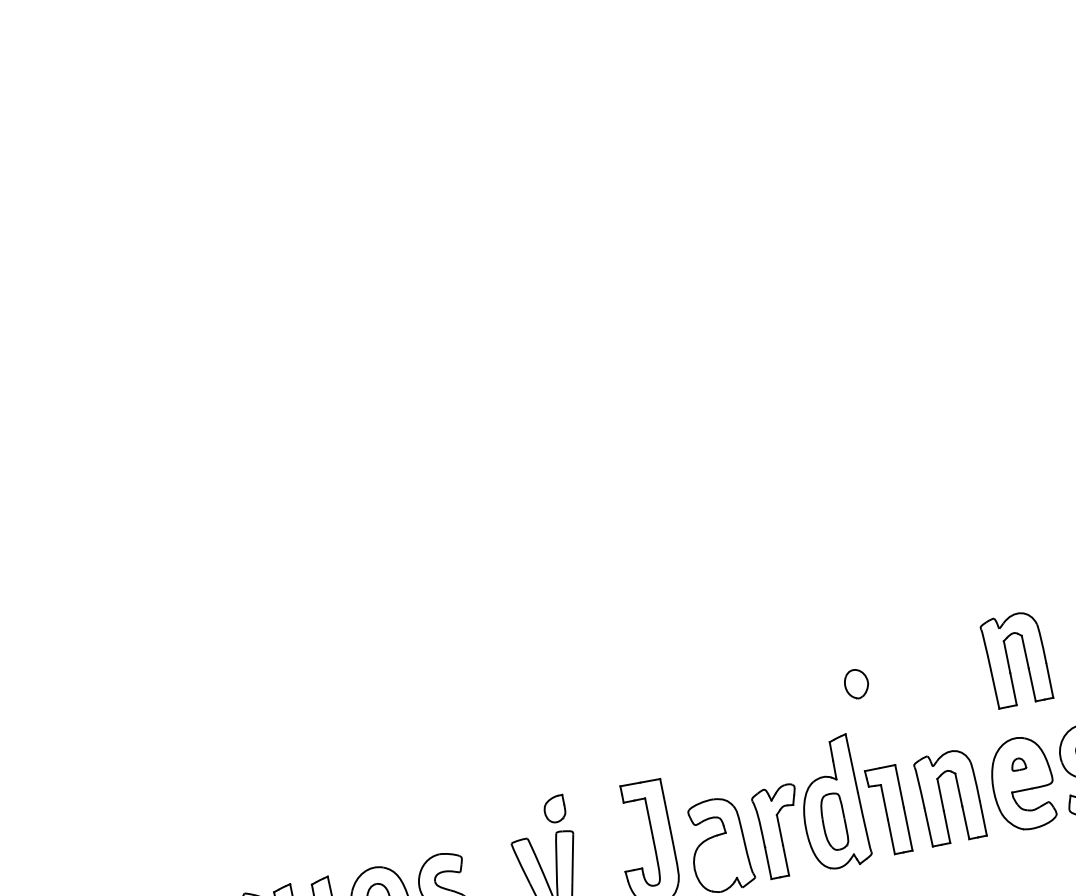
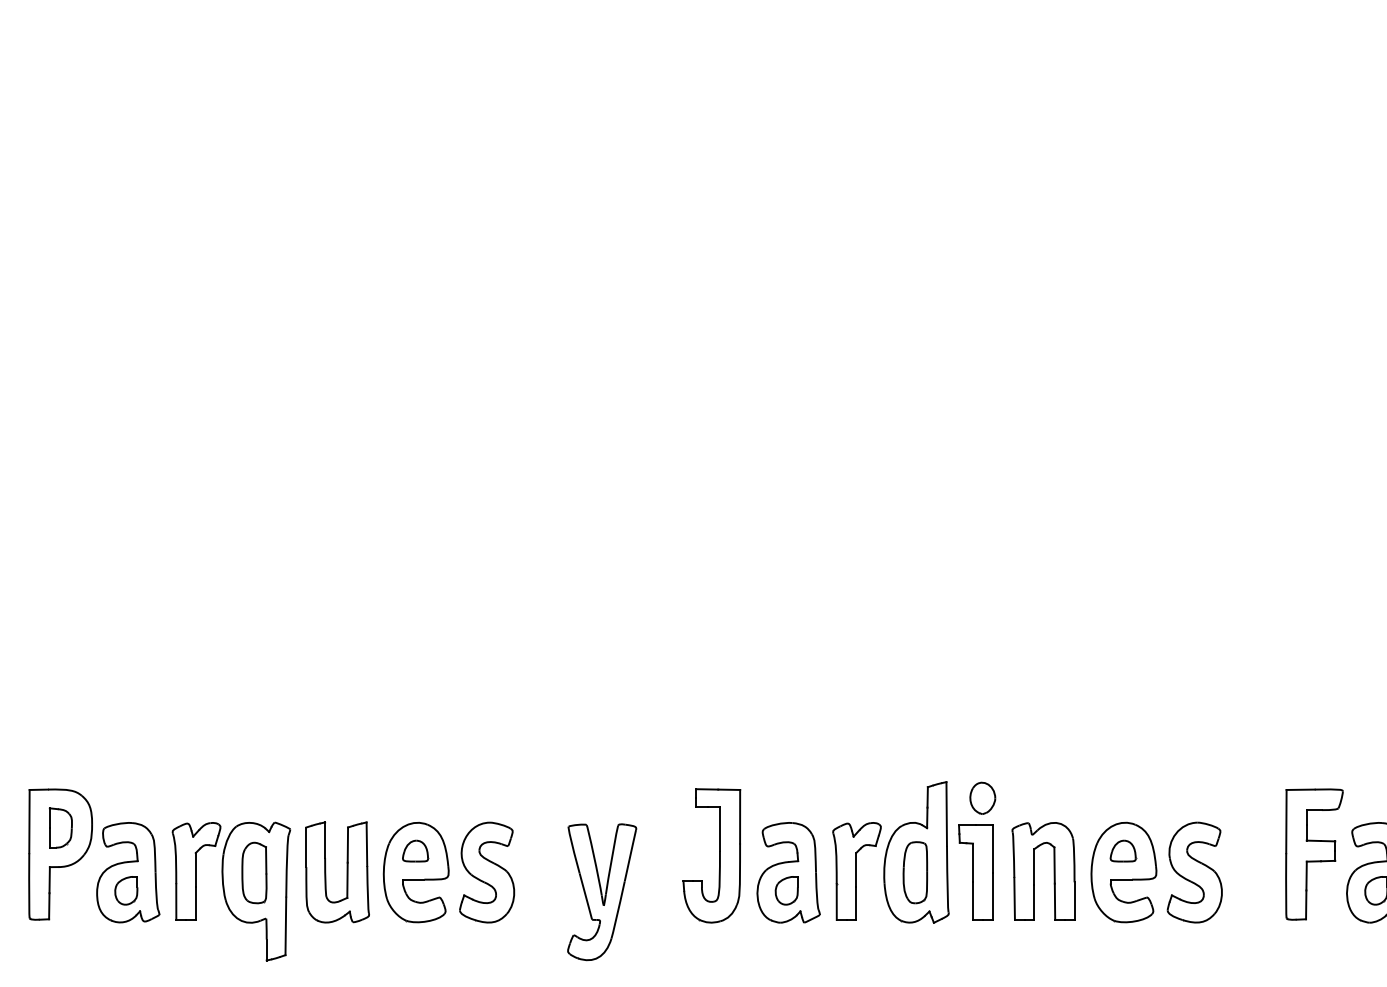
part: (1008, 661) -> (1134, 739), removed
part: (856, 683) -> (982, 797), moved
part: (1018, 763) -> (1123, 850), size x1.67
part: (554, 809) -> (786, 890), moved

